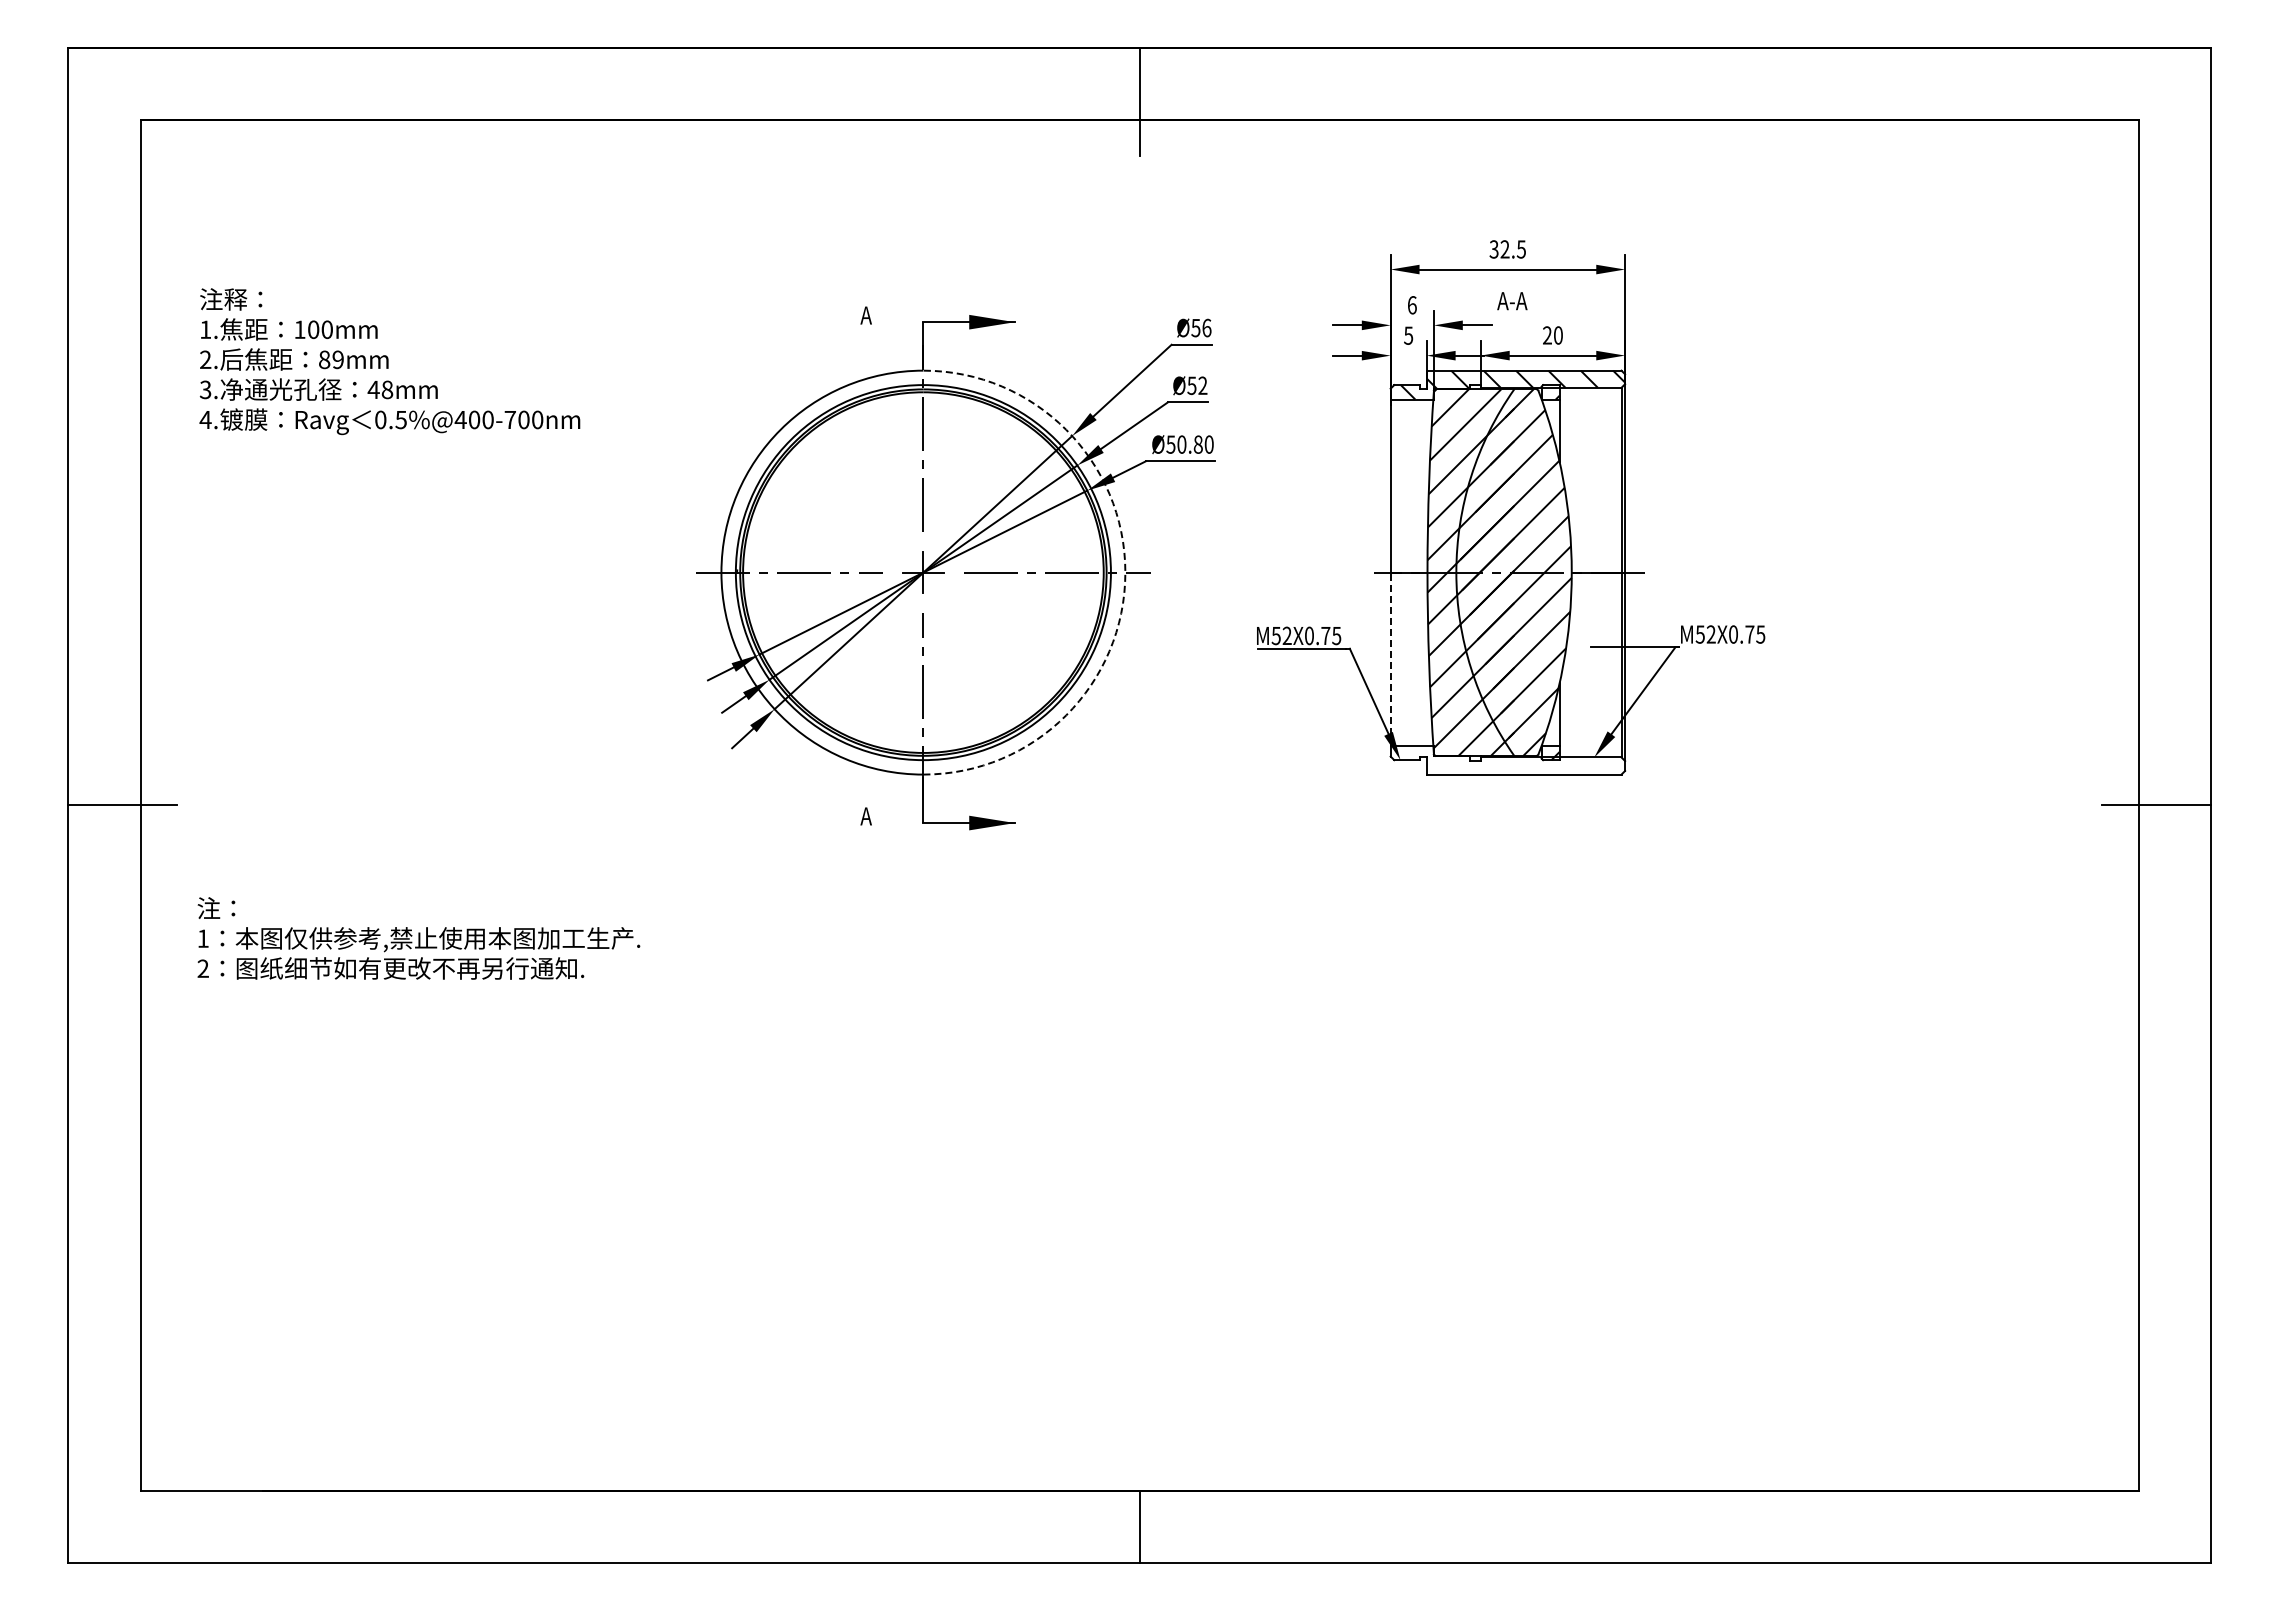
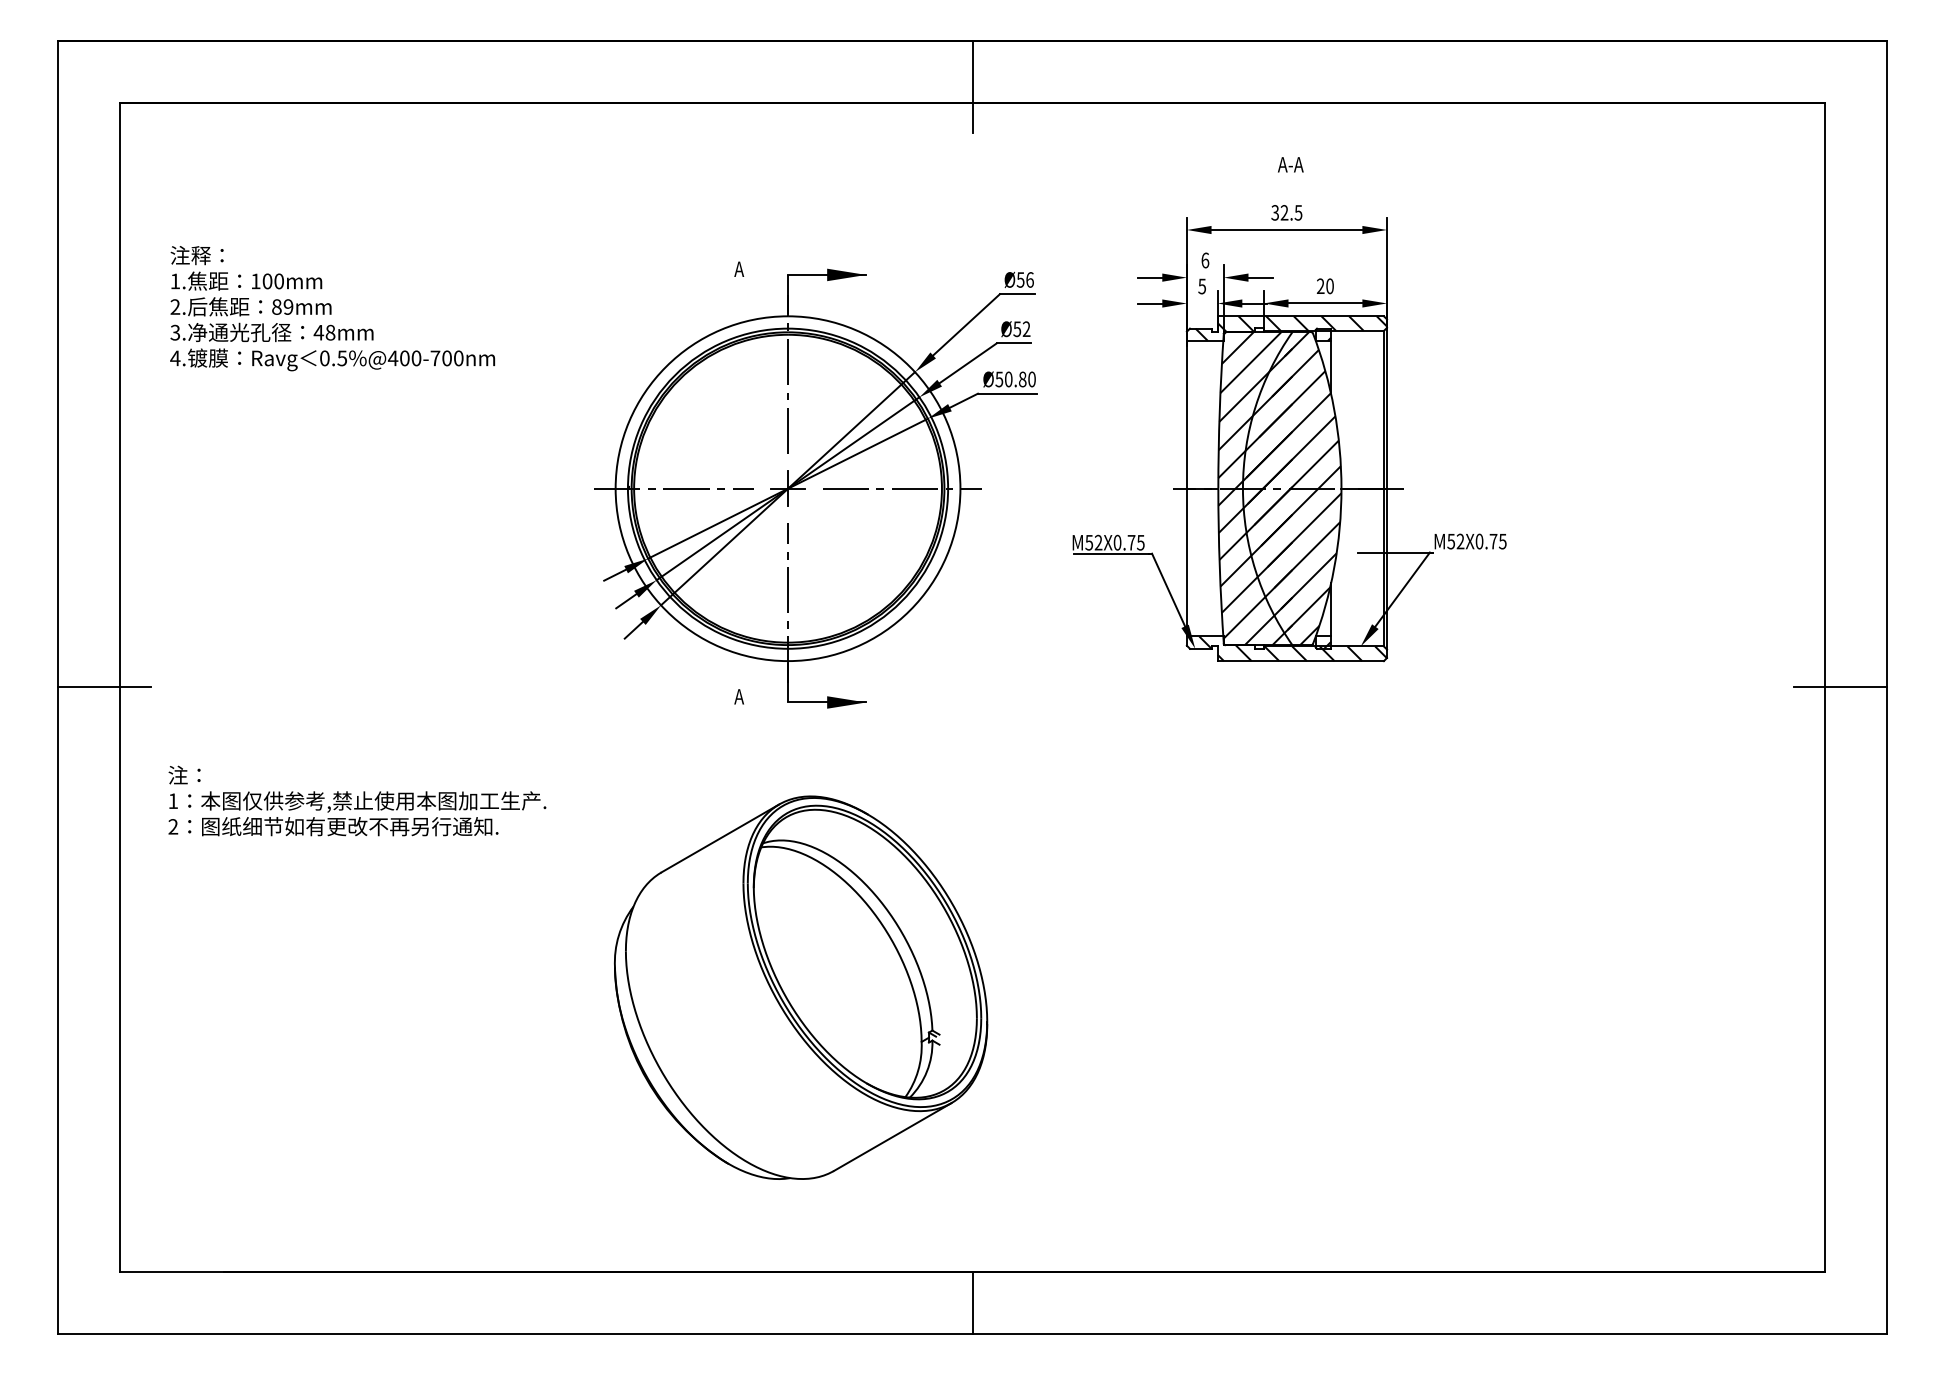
text: (1512, 301) -> (1290, 165), moved
arc: (1125, 572) -> (960, 488), dashed -> solid
line: (1390, 659) -> (1186, 562), dashed -> solid
hatch: (1514, 759) -> (1292, 648), added
part: (938, 1157) -> (800, 987), added

